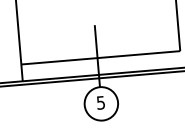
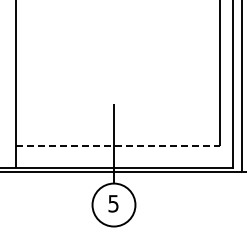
line: (101, 58) -> (118, 146), solid -> dashed

